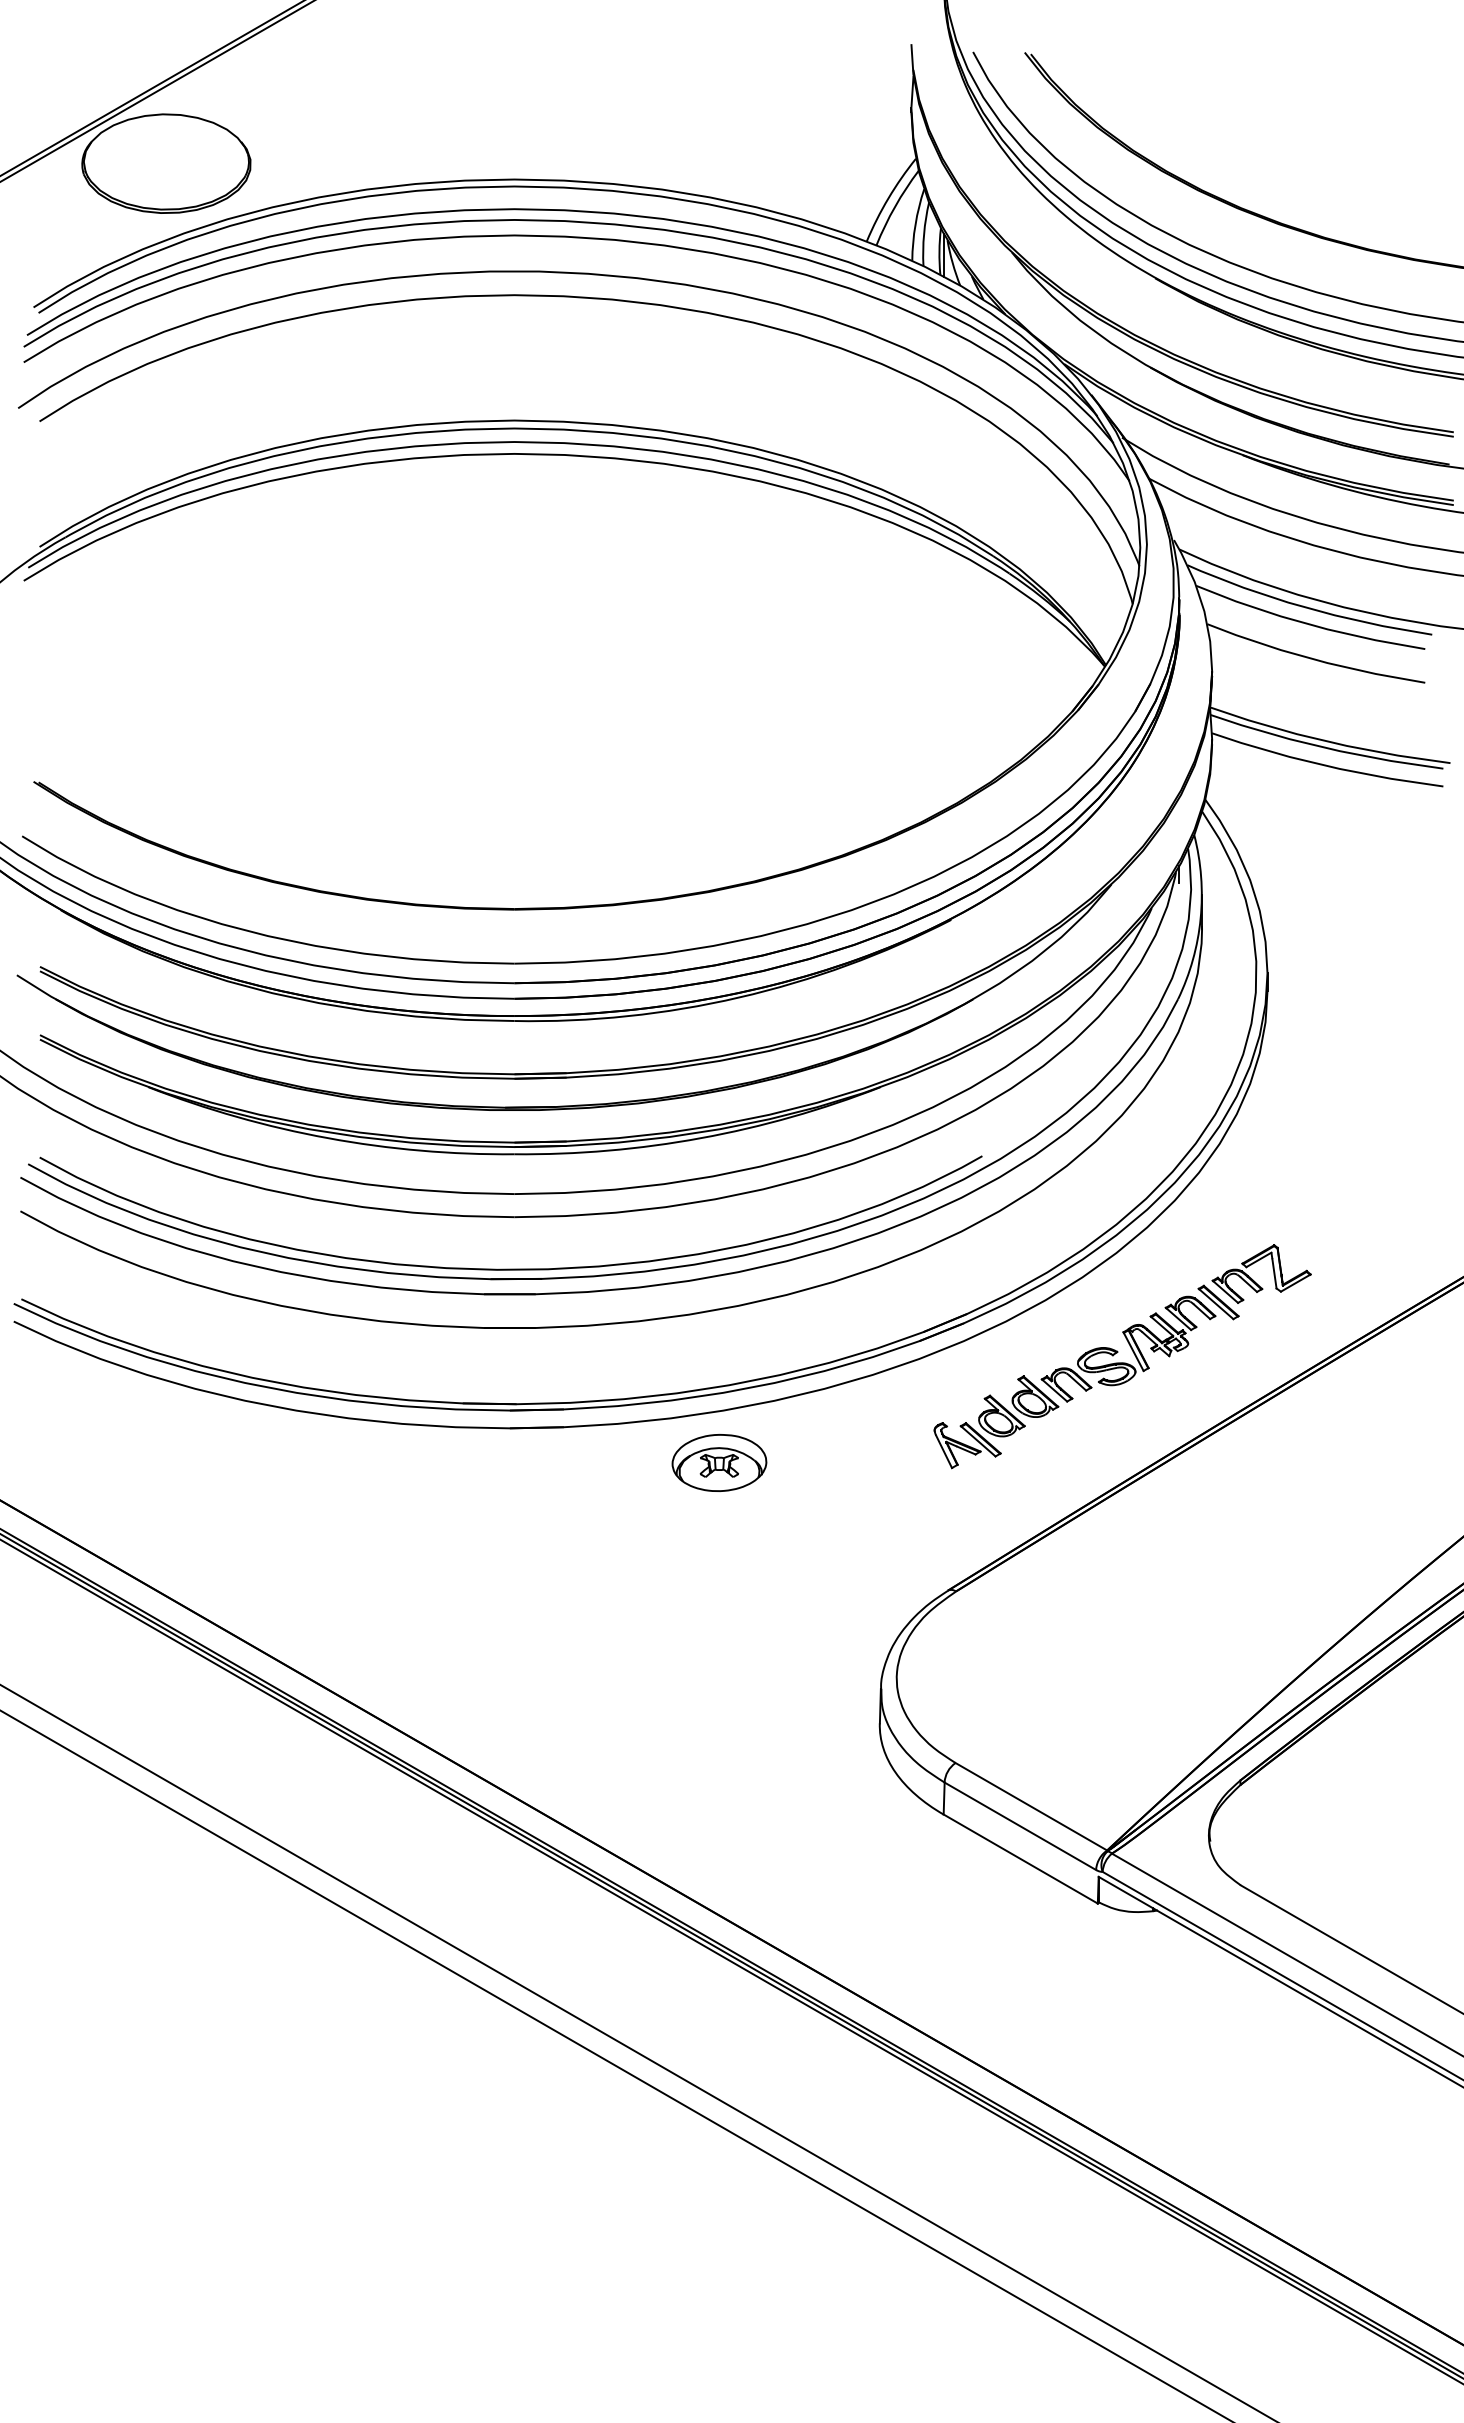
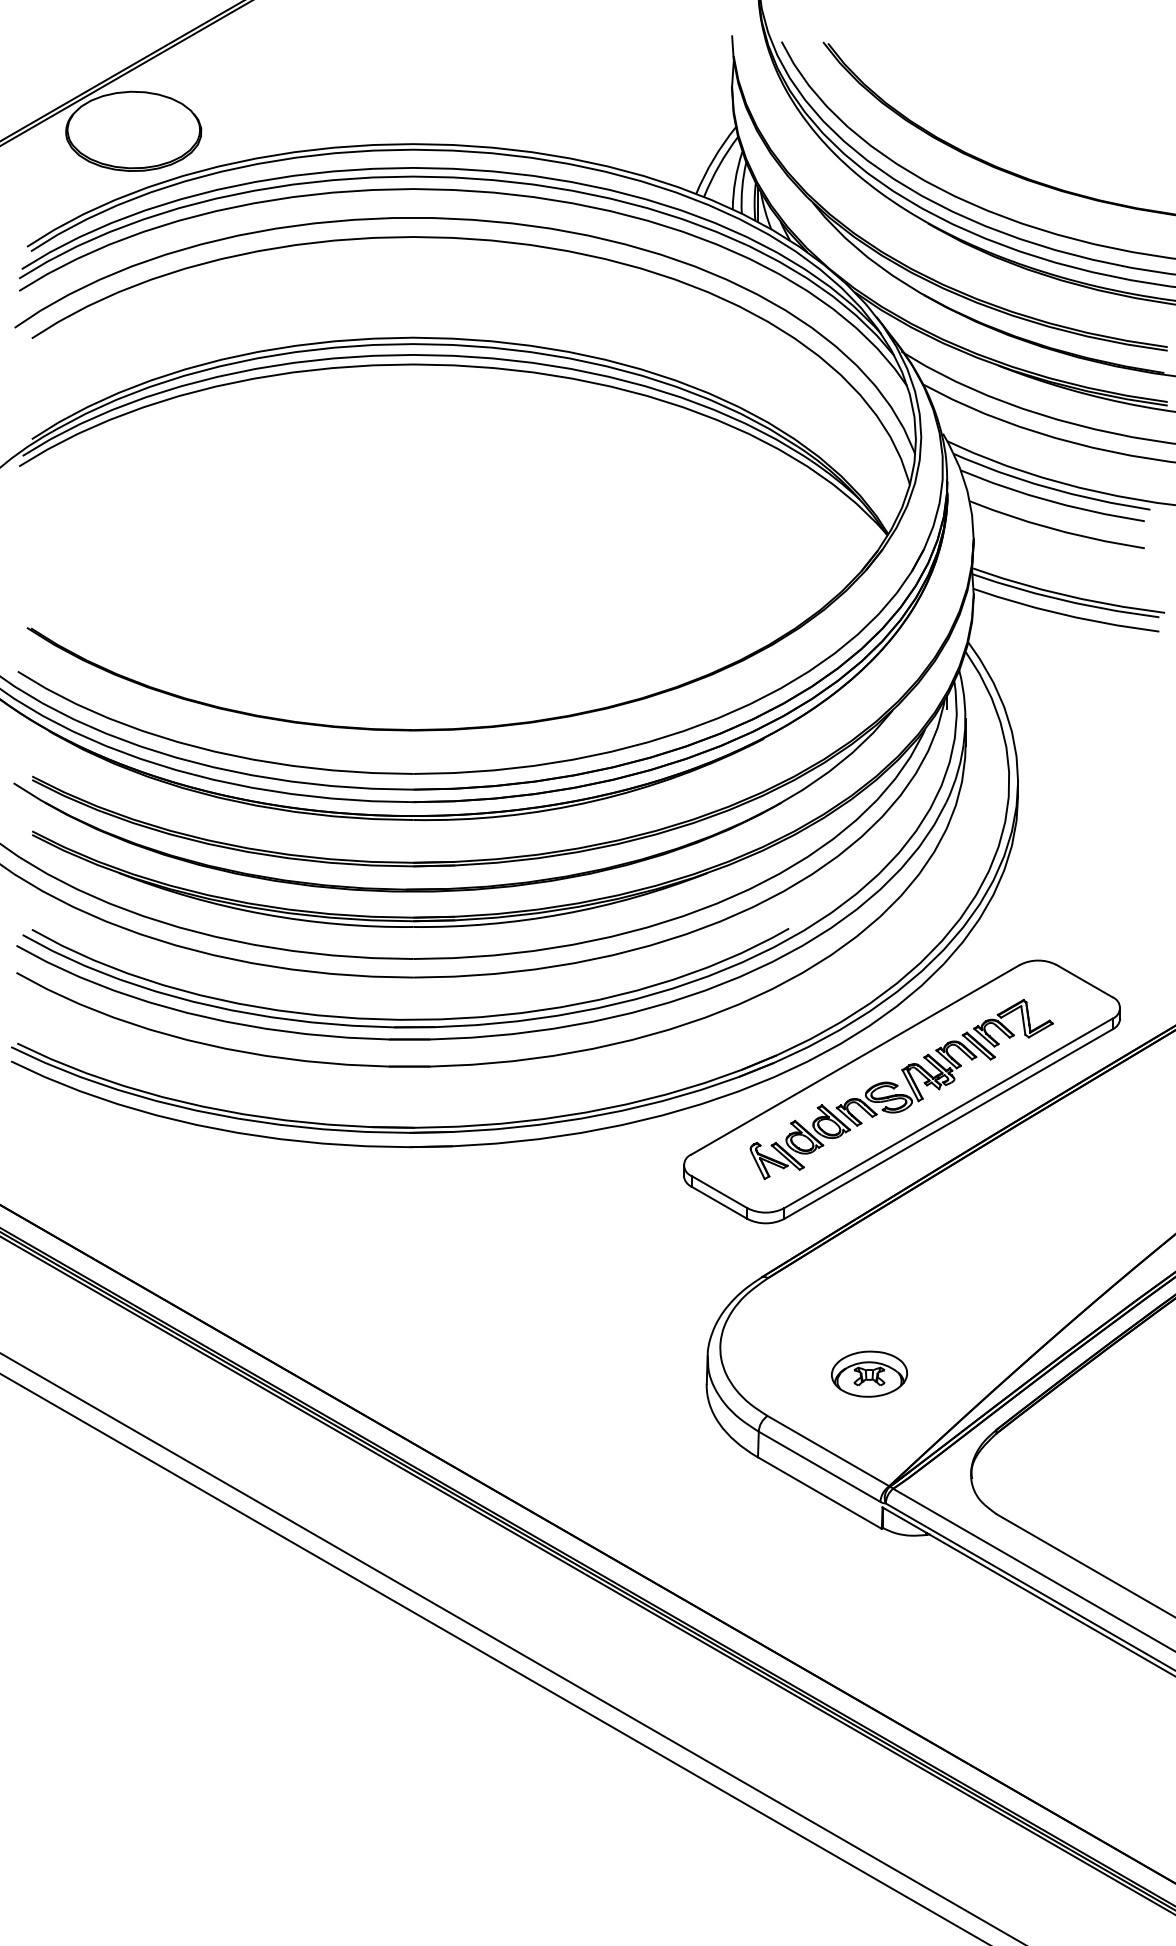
part: (1122, 1359) -> (901, 1091), added
part: (719, 1462) -> (869, 1373), moved

